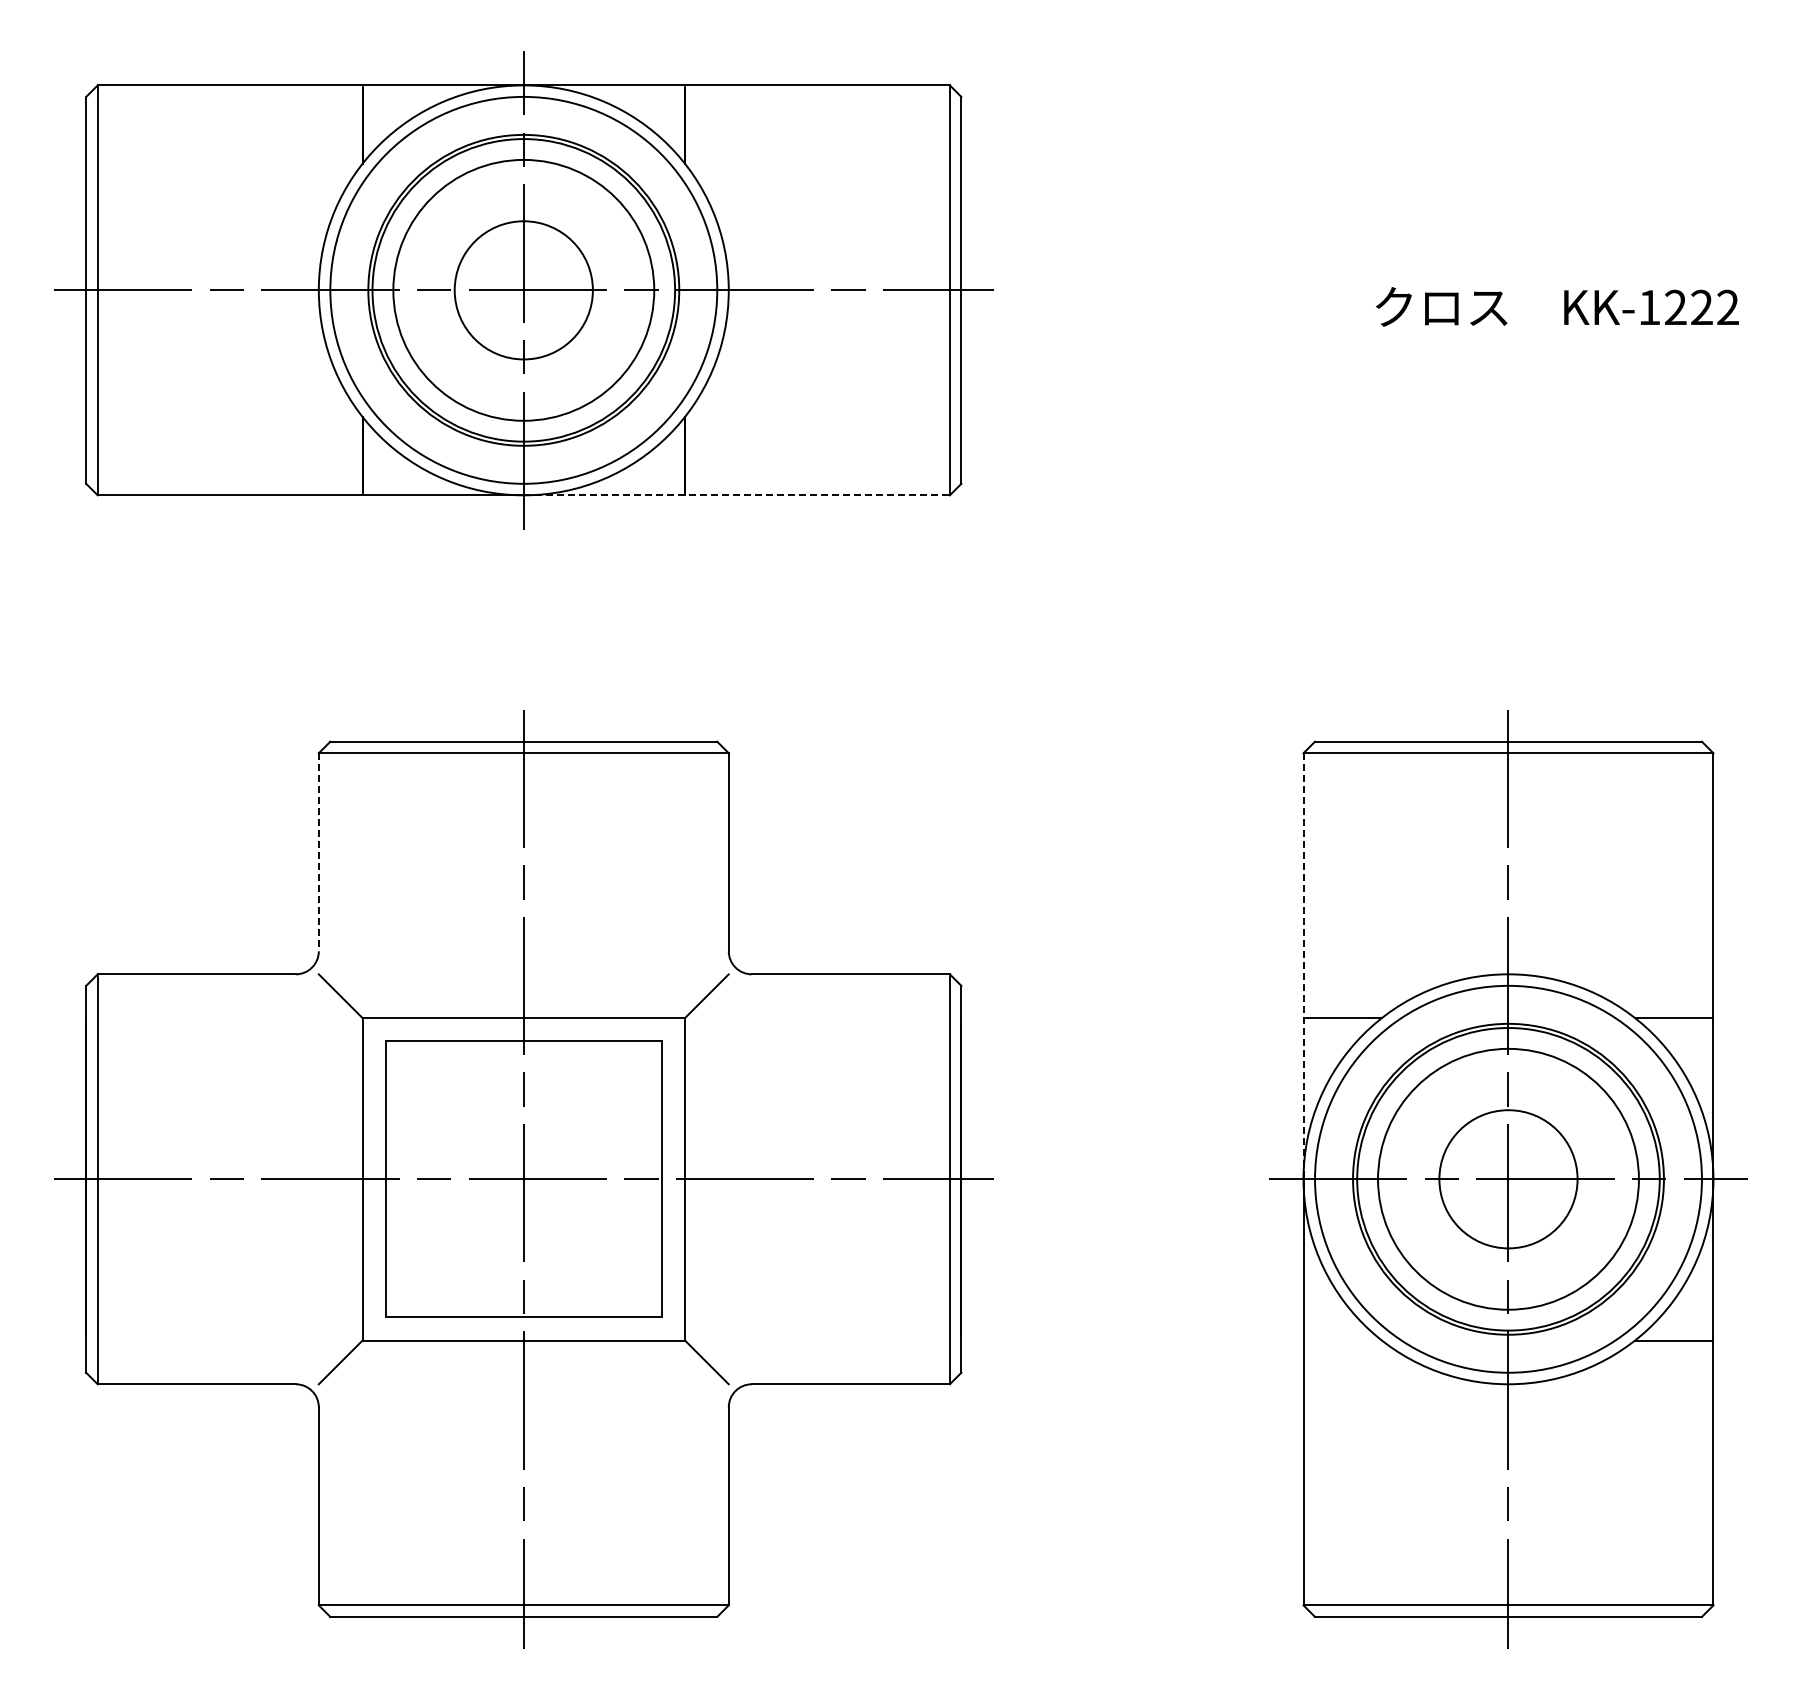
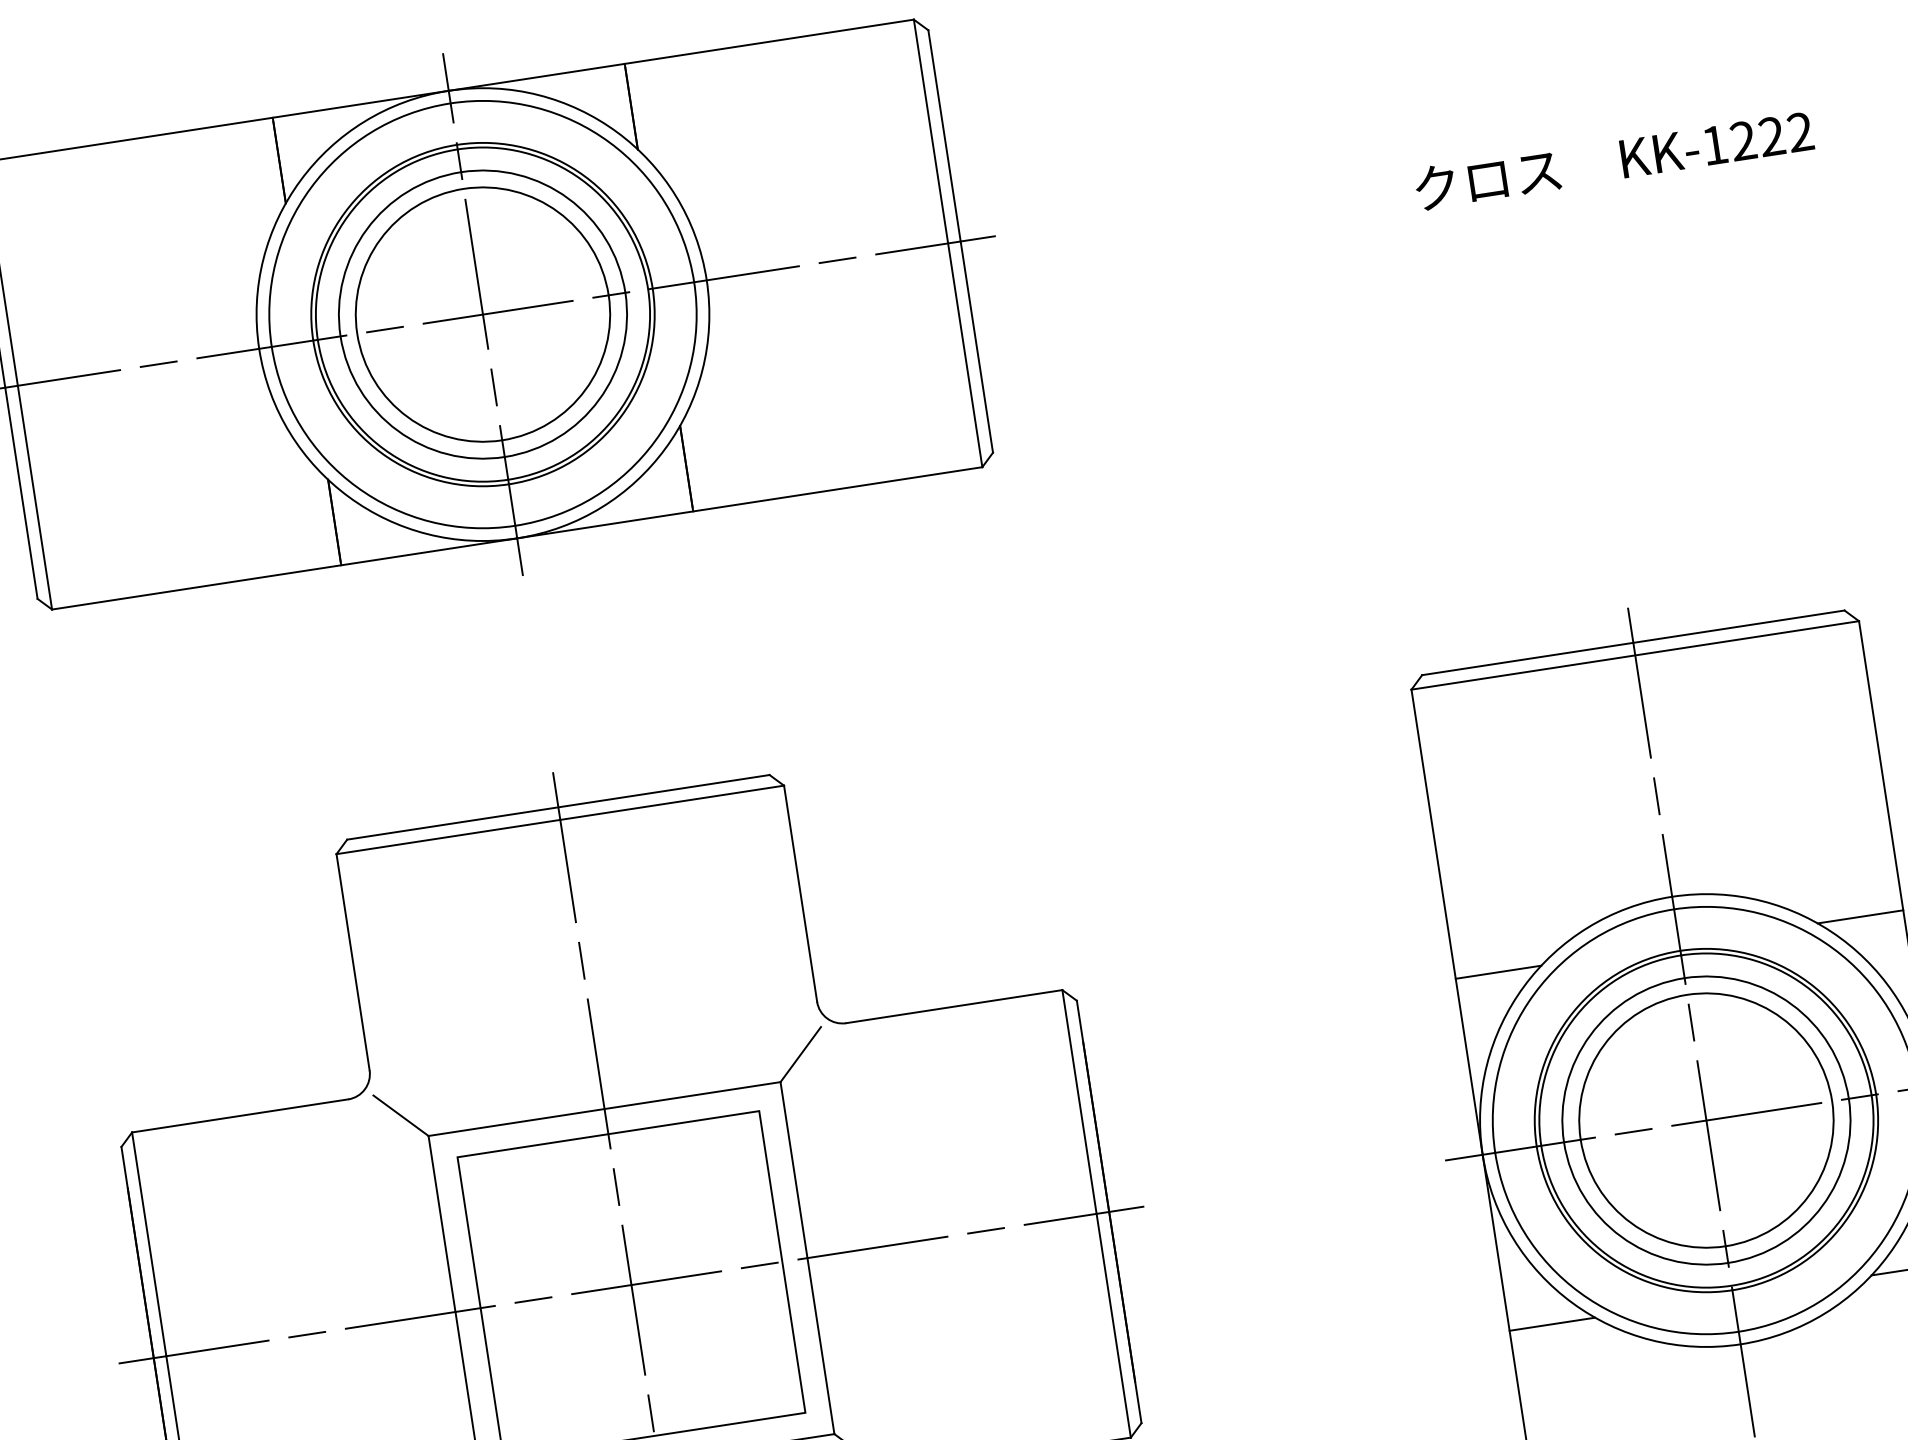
circle: (523, 290) -> (482, 314), size x1.67
line: (737, 495) -> (750, 502), dashed -> solid
line: (318, 852) -> (352, 962), dashed -> solid
line: (1303, 966) -> (1447, 922), dashed -> solid
circle: (1508, 1179) -> (1706, 1120), size x1.67
line: (1342, 1340) -> (1552, 1324), added

